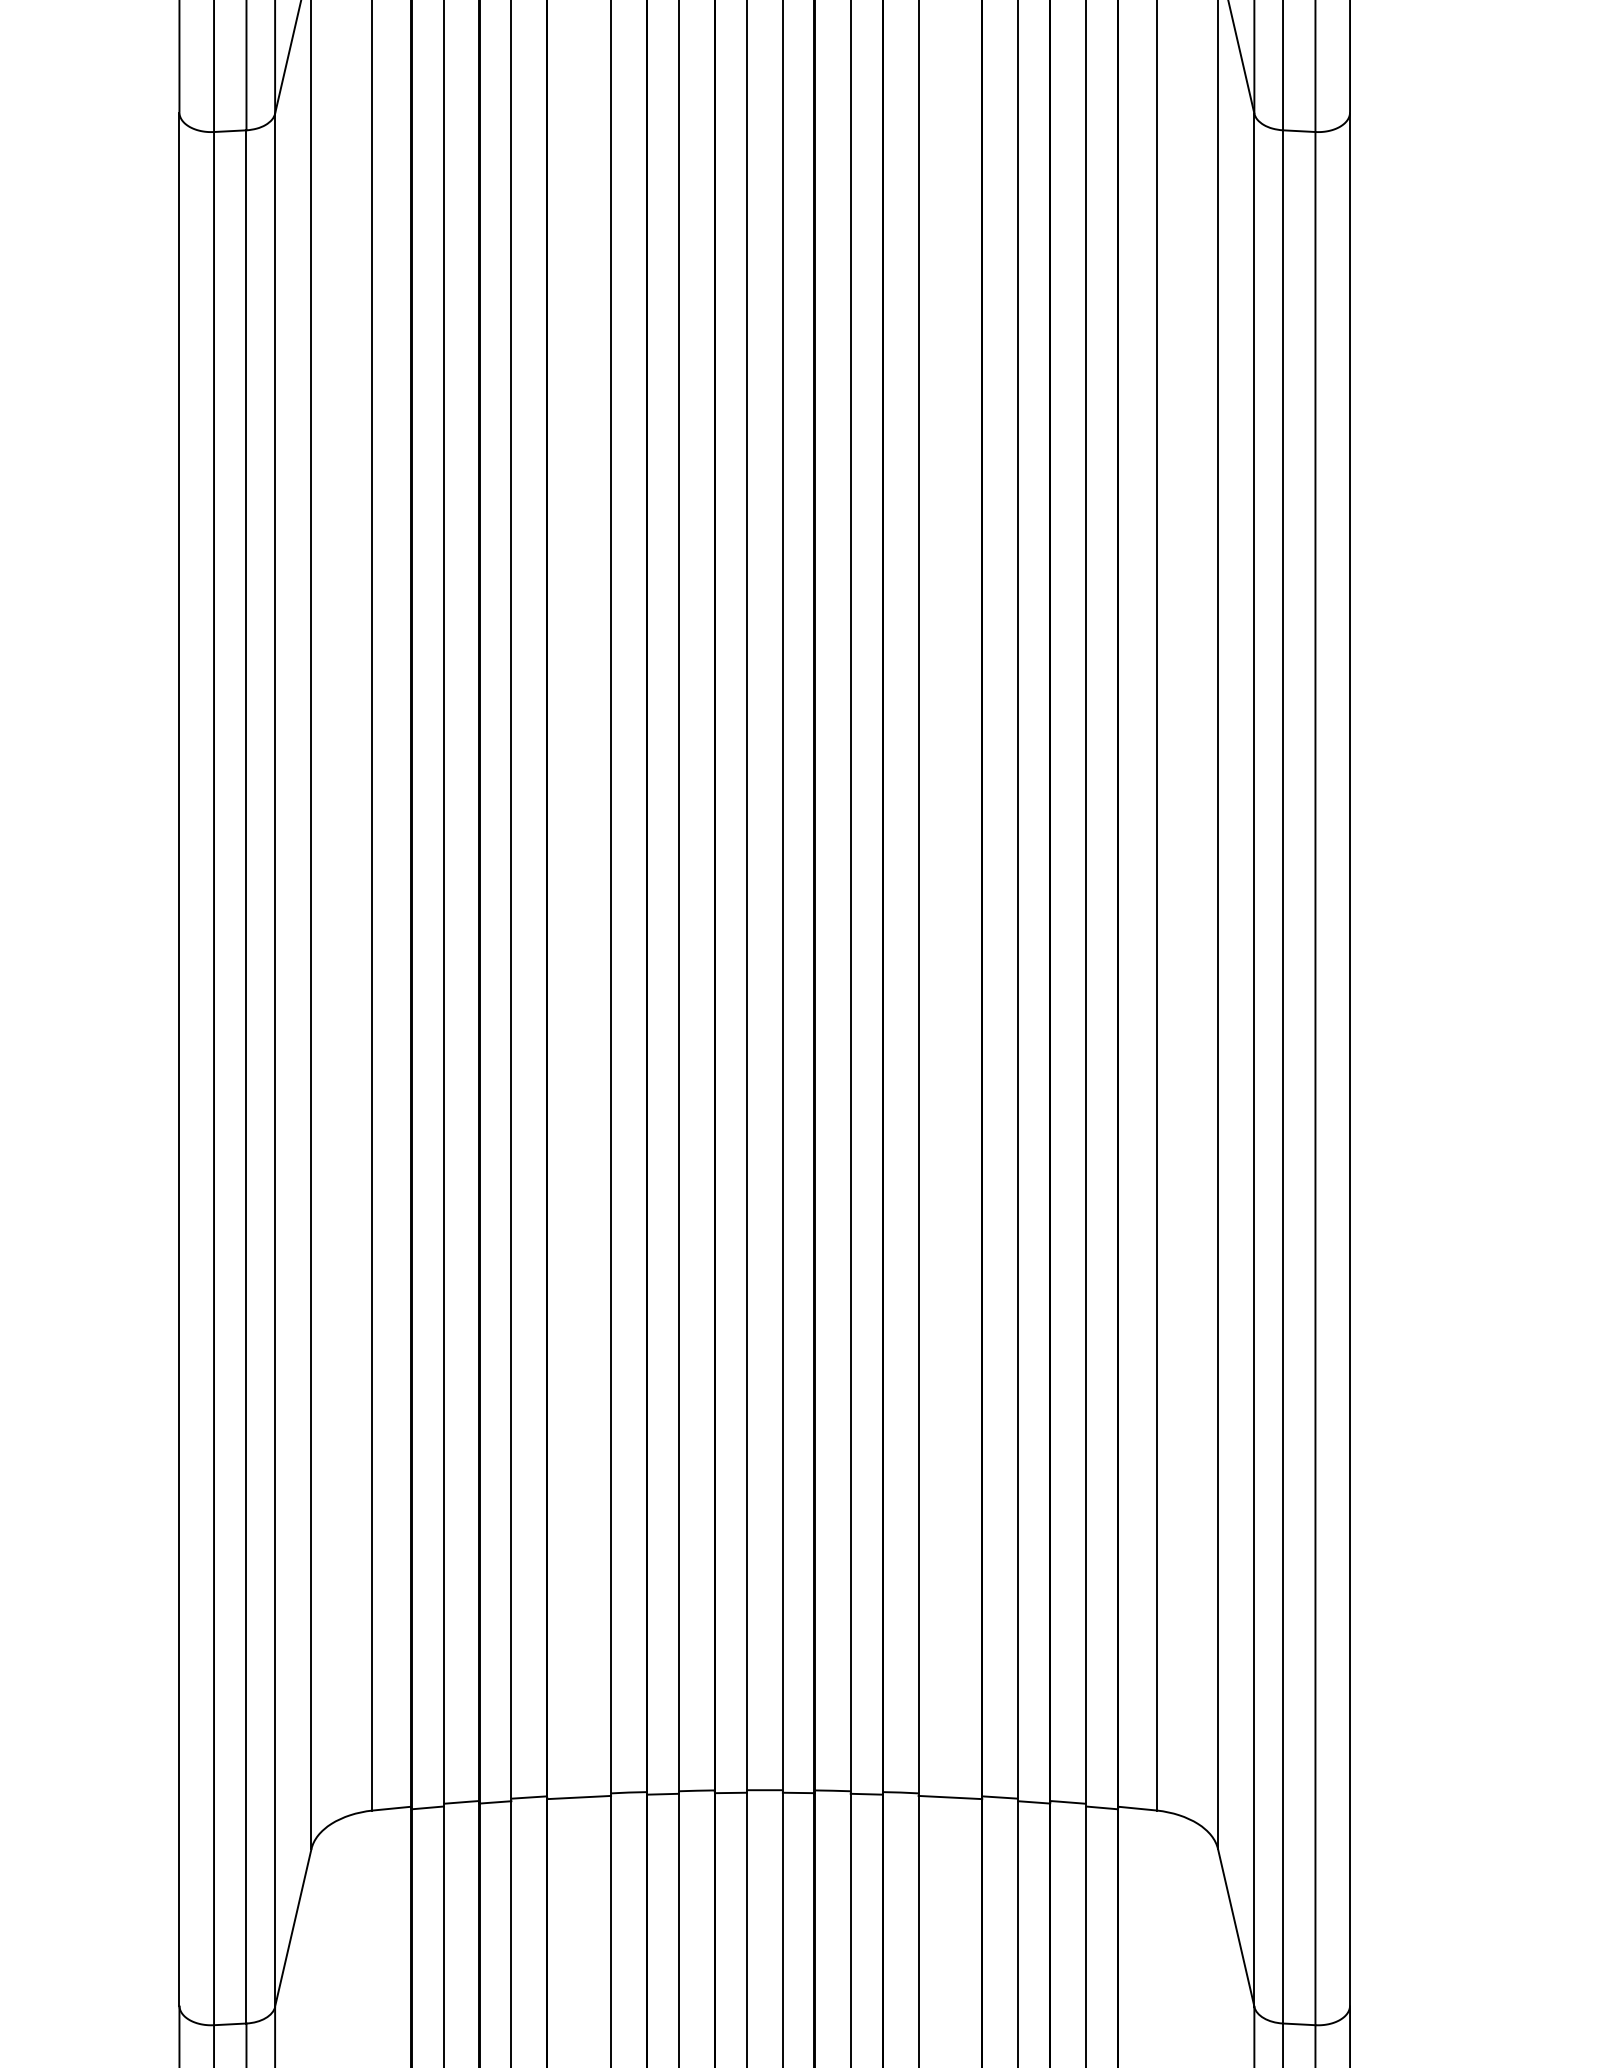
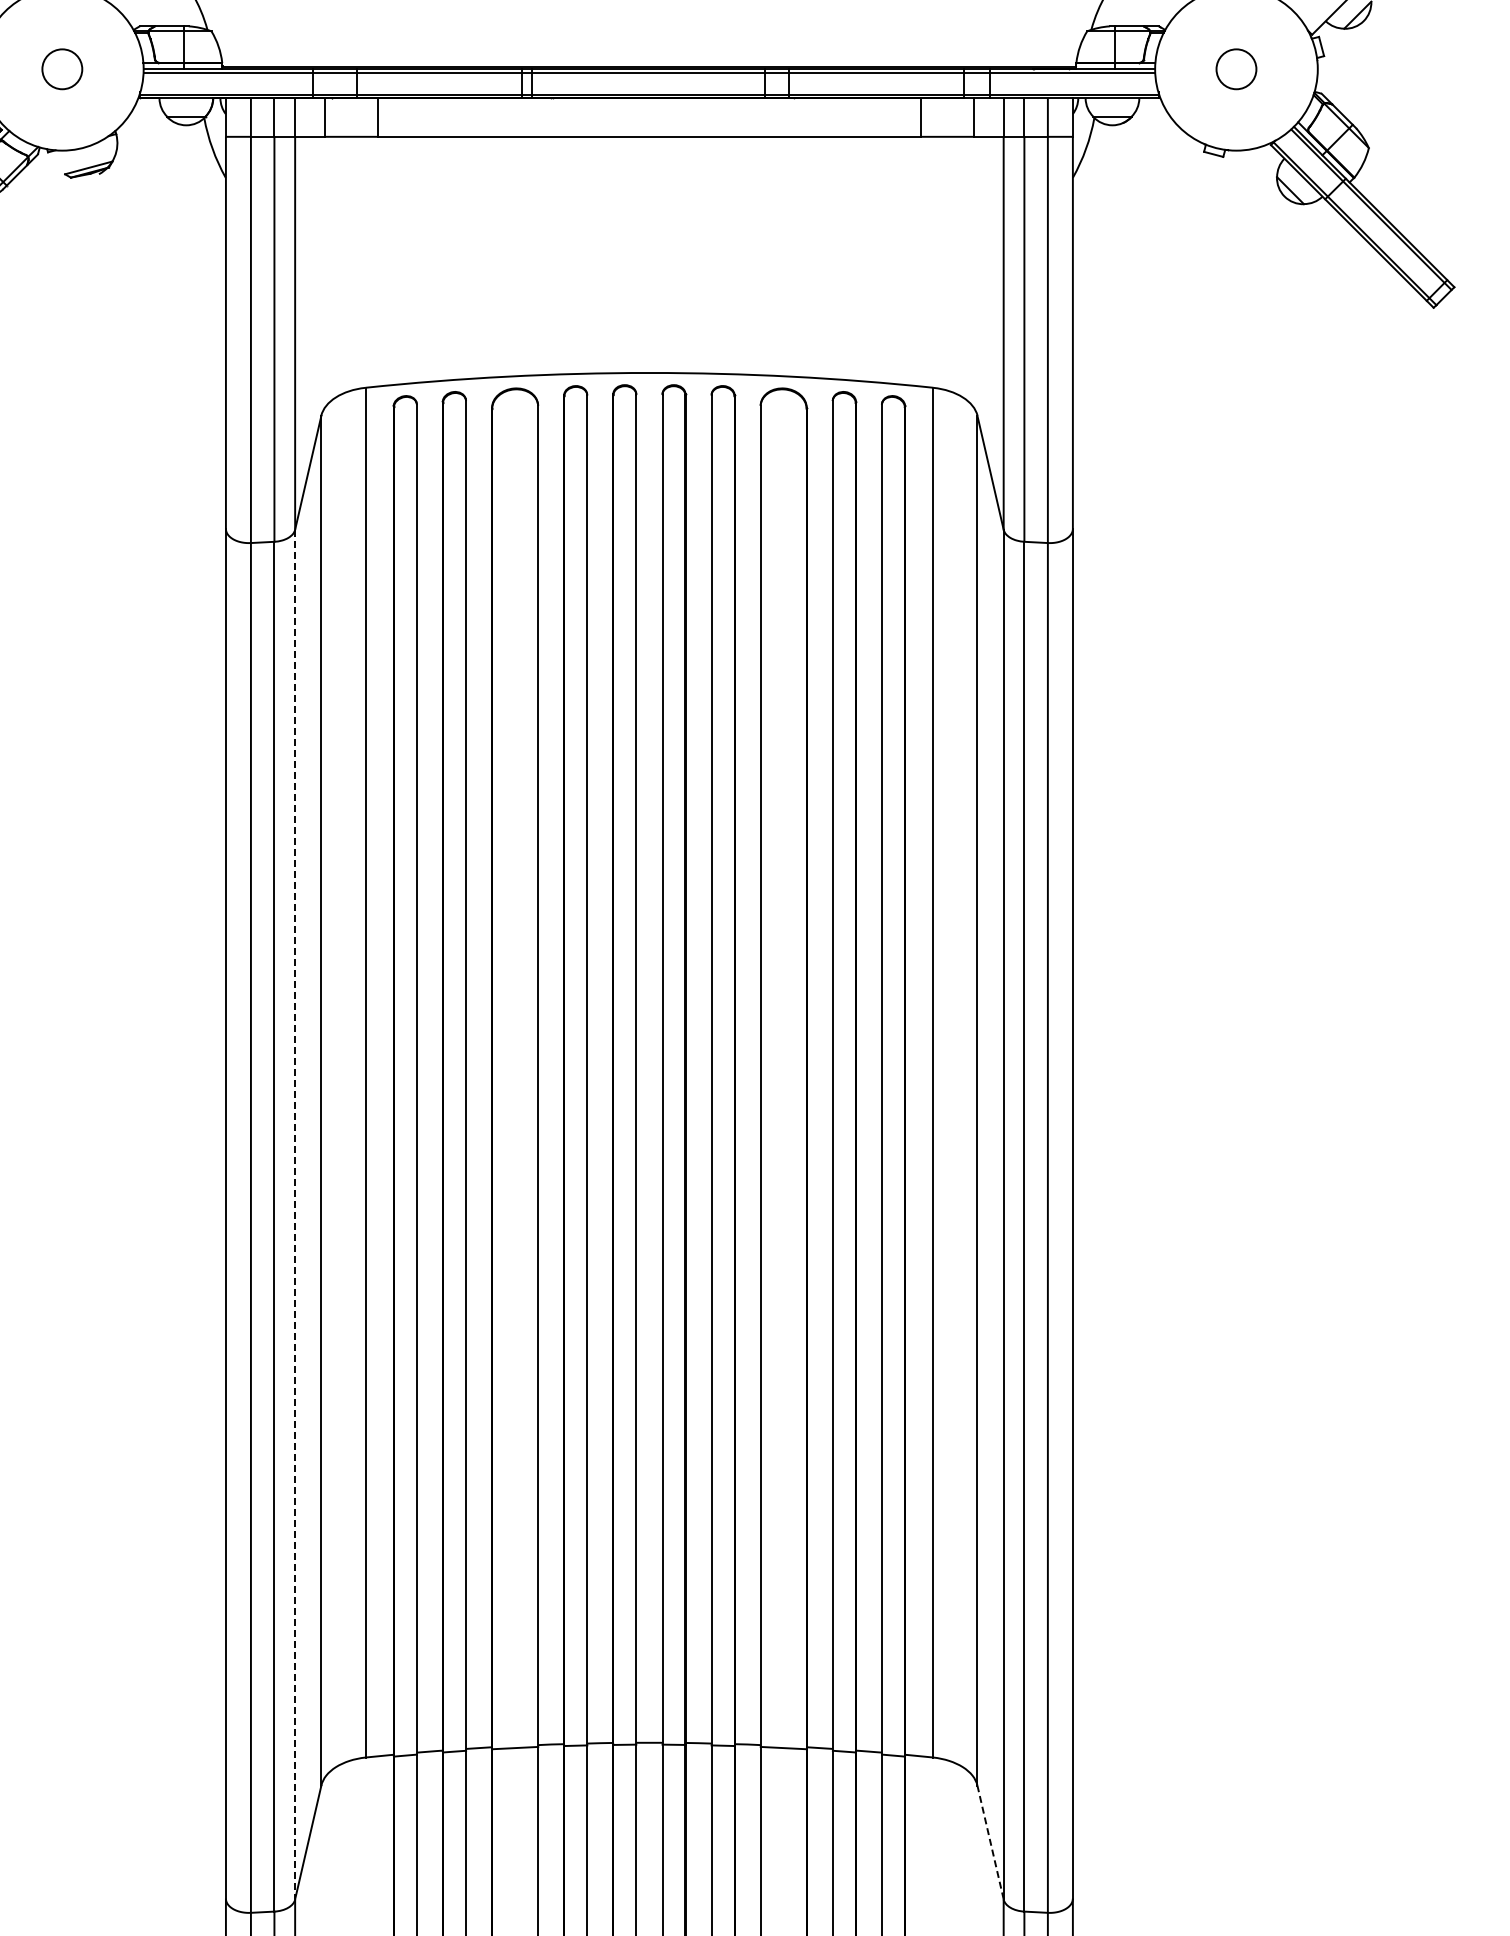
line: (275, 1060) -> (295, 1214), solid -> dashed
line: (1236, 1926) -> (990, 1841), solid -> dashed

